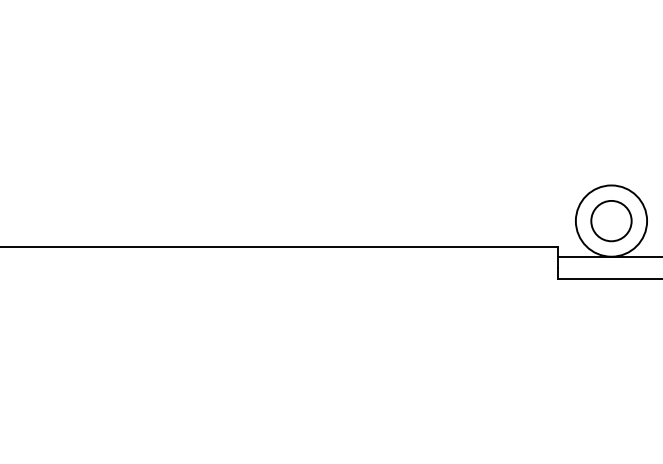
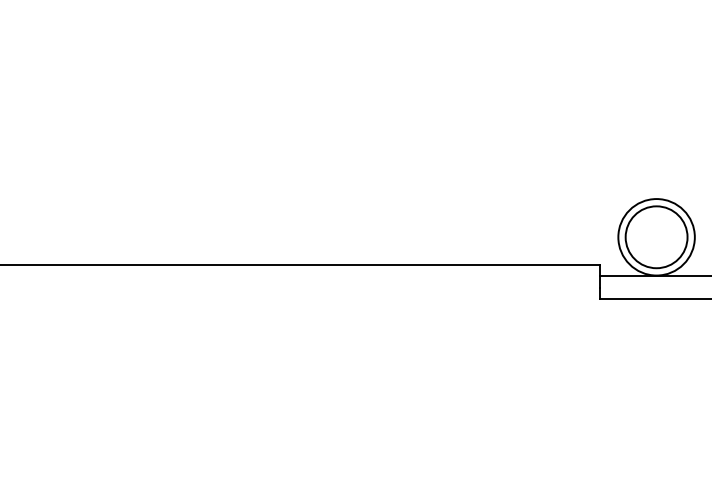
circle: (611, 221) -> (656, 237), size x1.43

